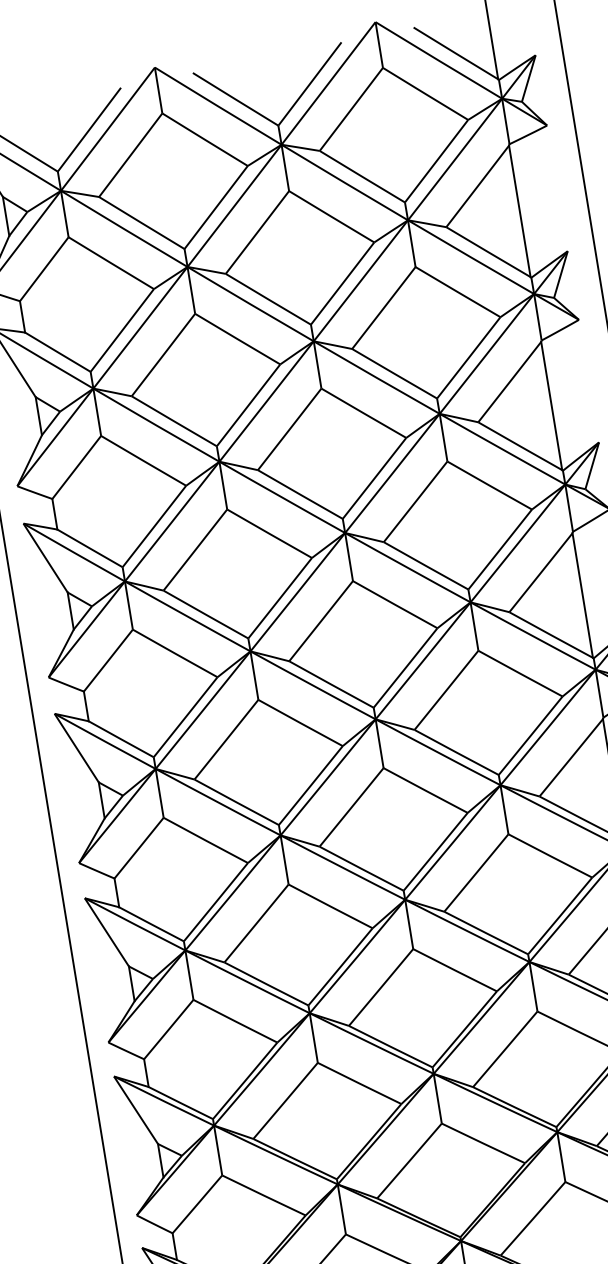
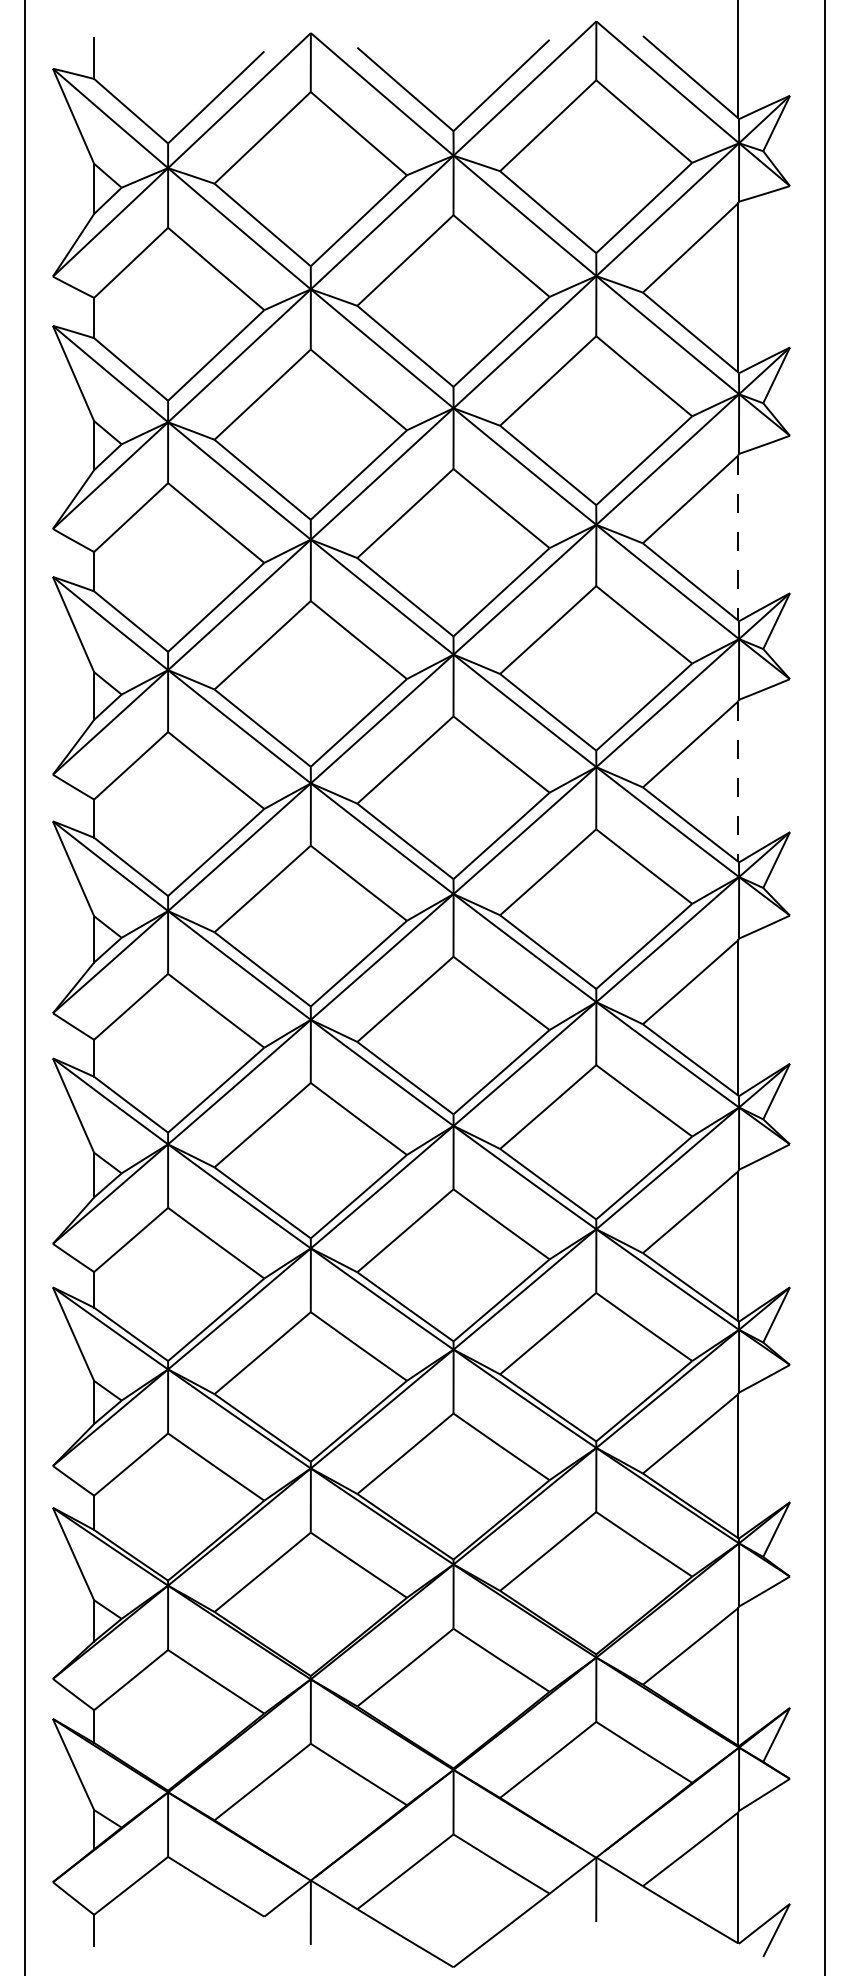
line: (552, 406) -> (738, 538), solid -> dashed
line: (583, 596) -> (738, 782), solid -> dashed

